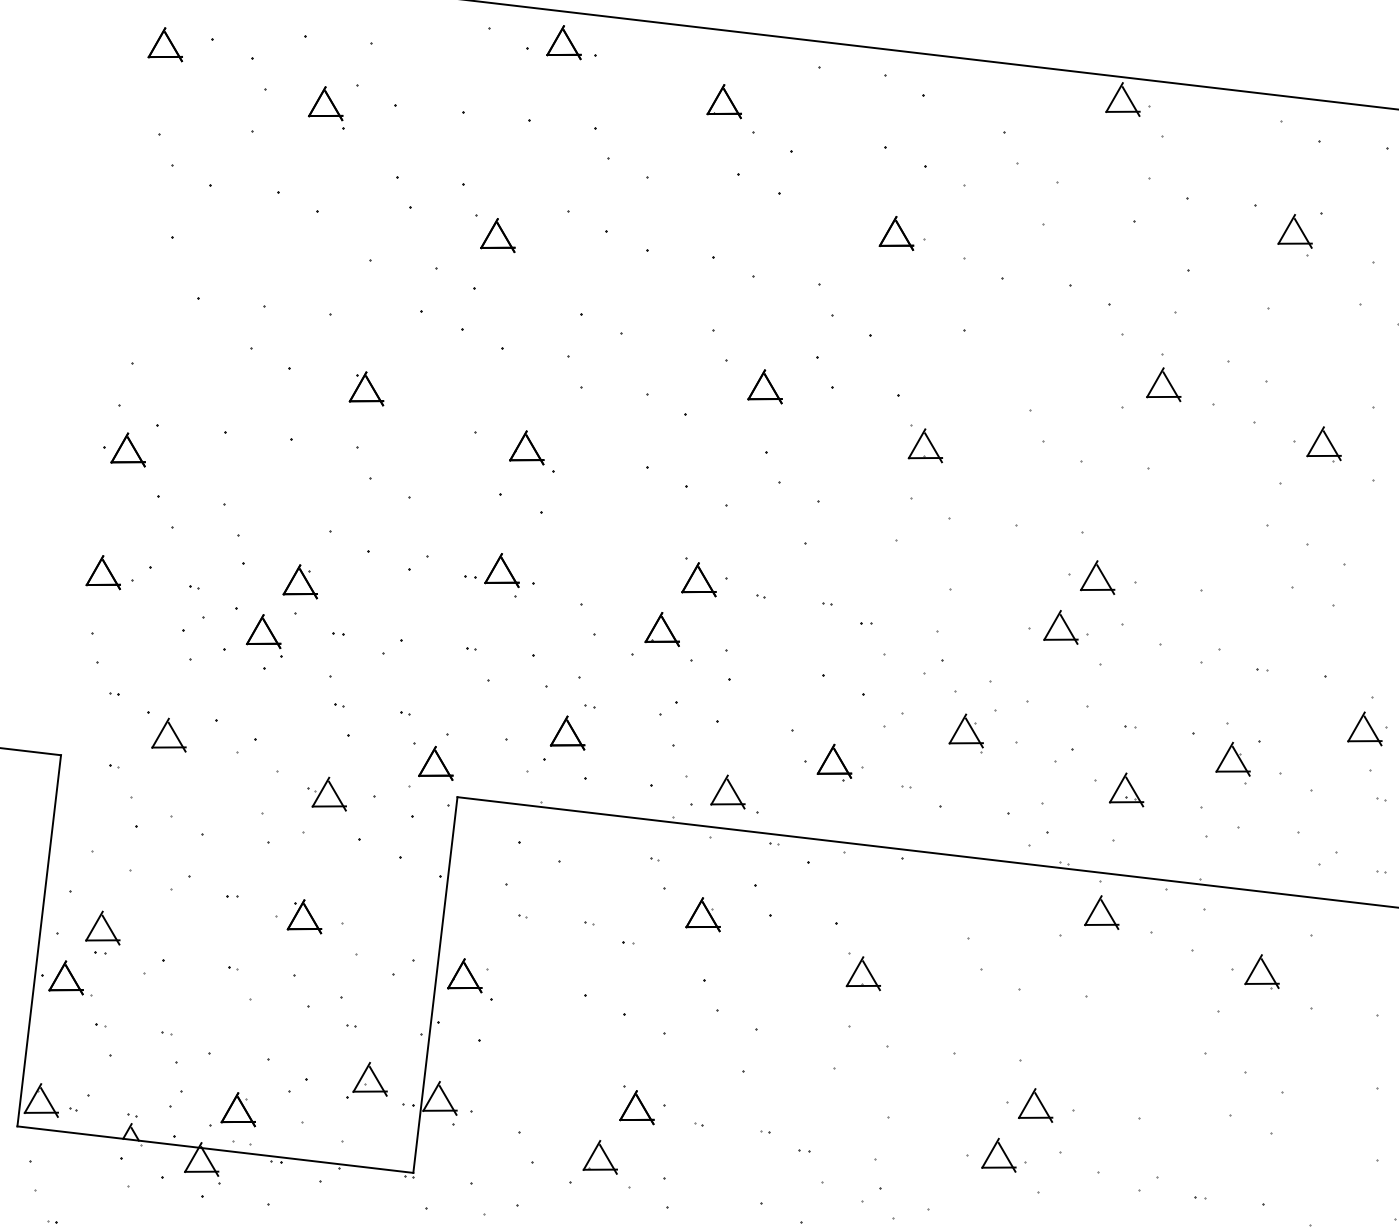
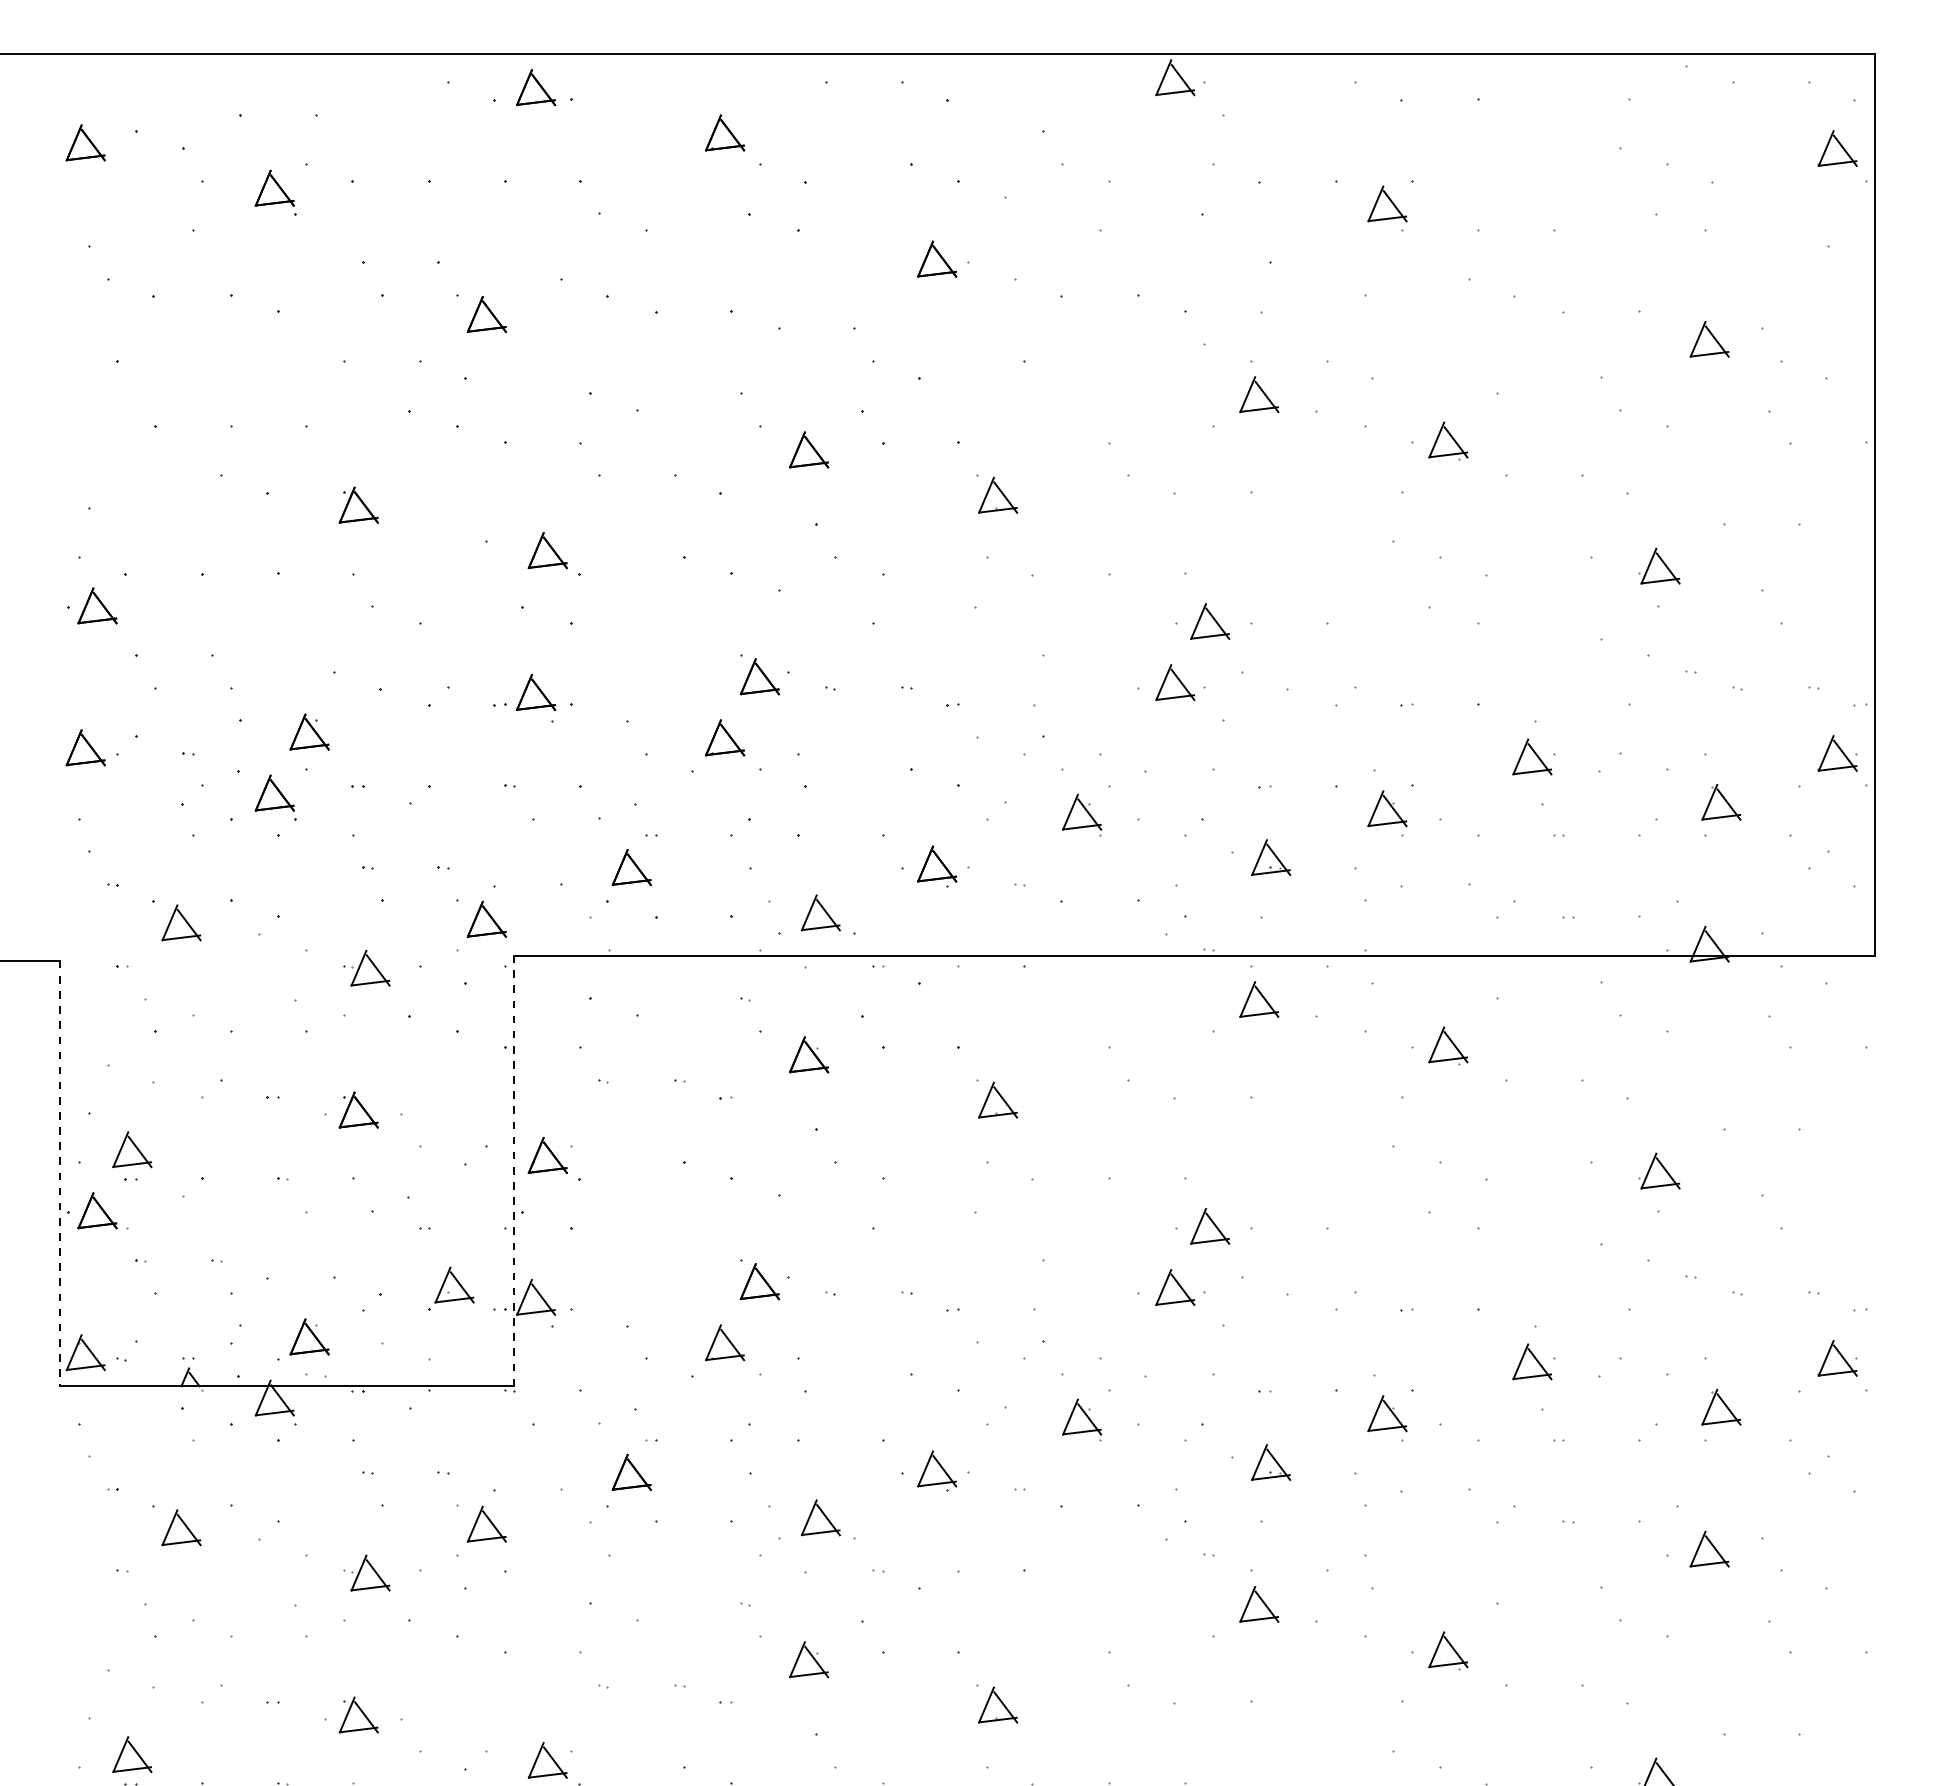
line: (39, 940) -> (60, 1173), solid -> dashed
line: (435, 984) -> (513, 1170), solid -> dashed

